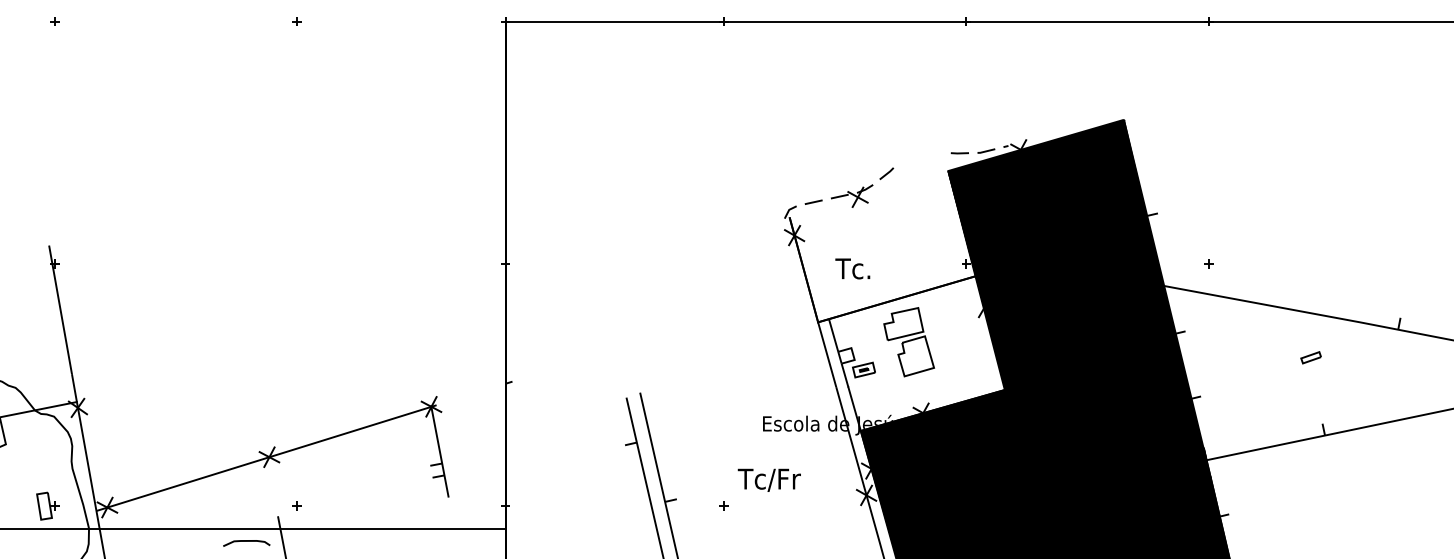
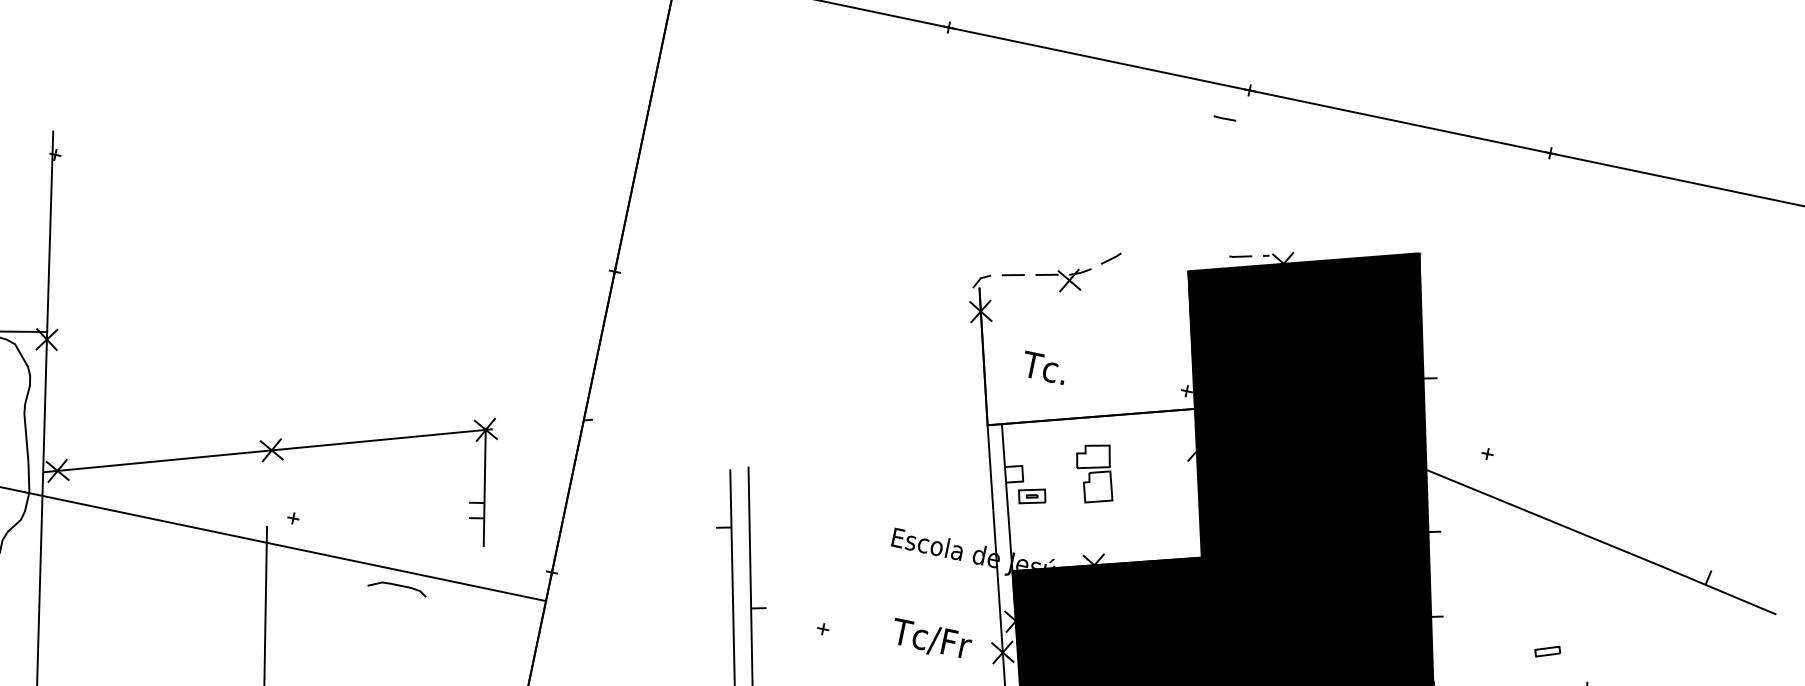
line: (959, 153) -> (1224, 118), moved
part: (909, 342) -> (1095, 473), size x0.7
part: (1310, 357) -> (1546, 651), moved
text: (768, 479) -> (930, 638), moved
curve: (246, 541) -> (397, 585), moved

